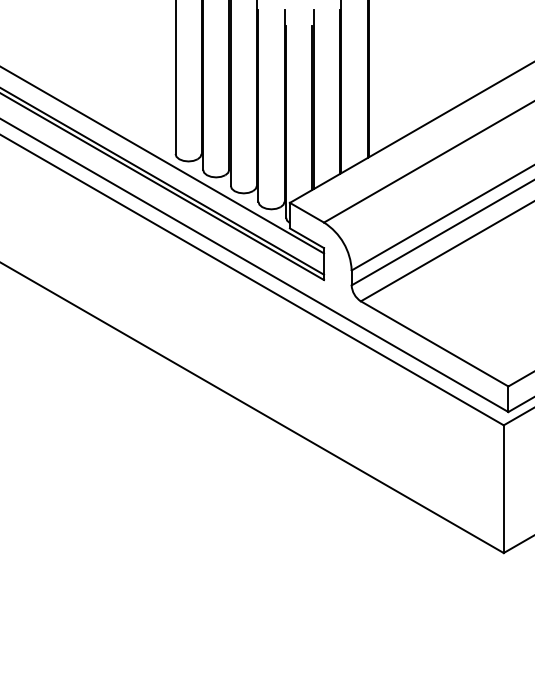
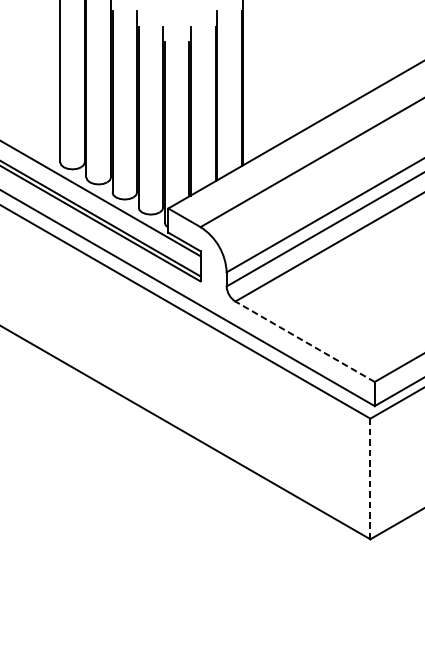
line: (434, 343) -> (304, 341), solid -> dashed
line: (503, 489) -> (370, 479), solid -> dashed

